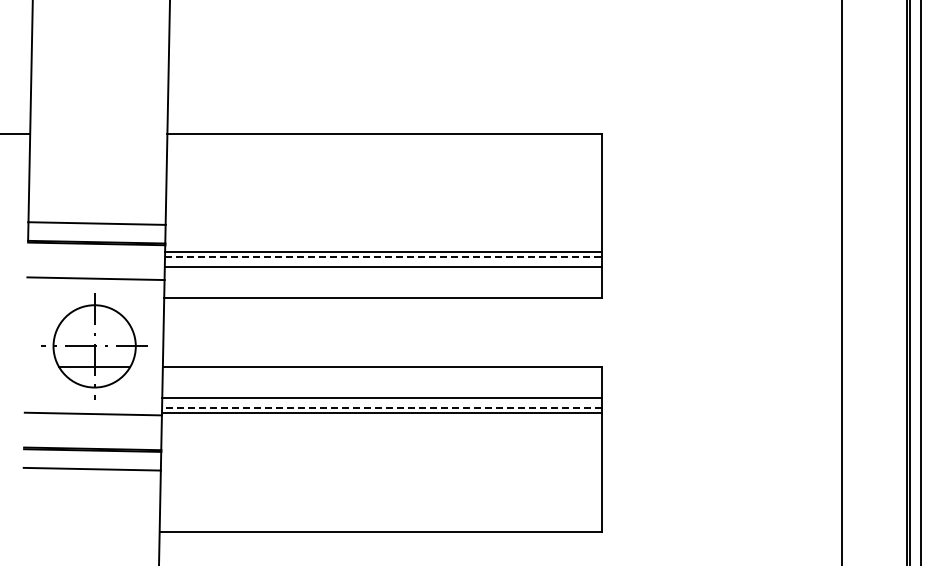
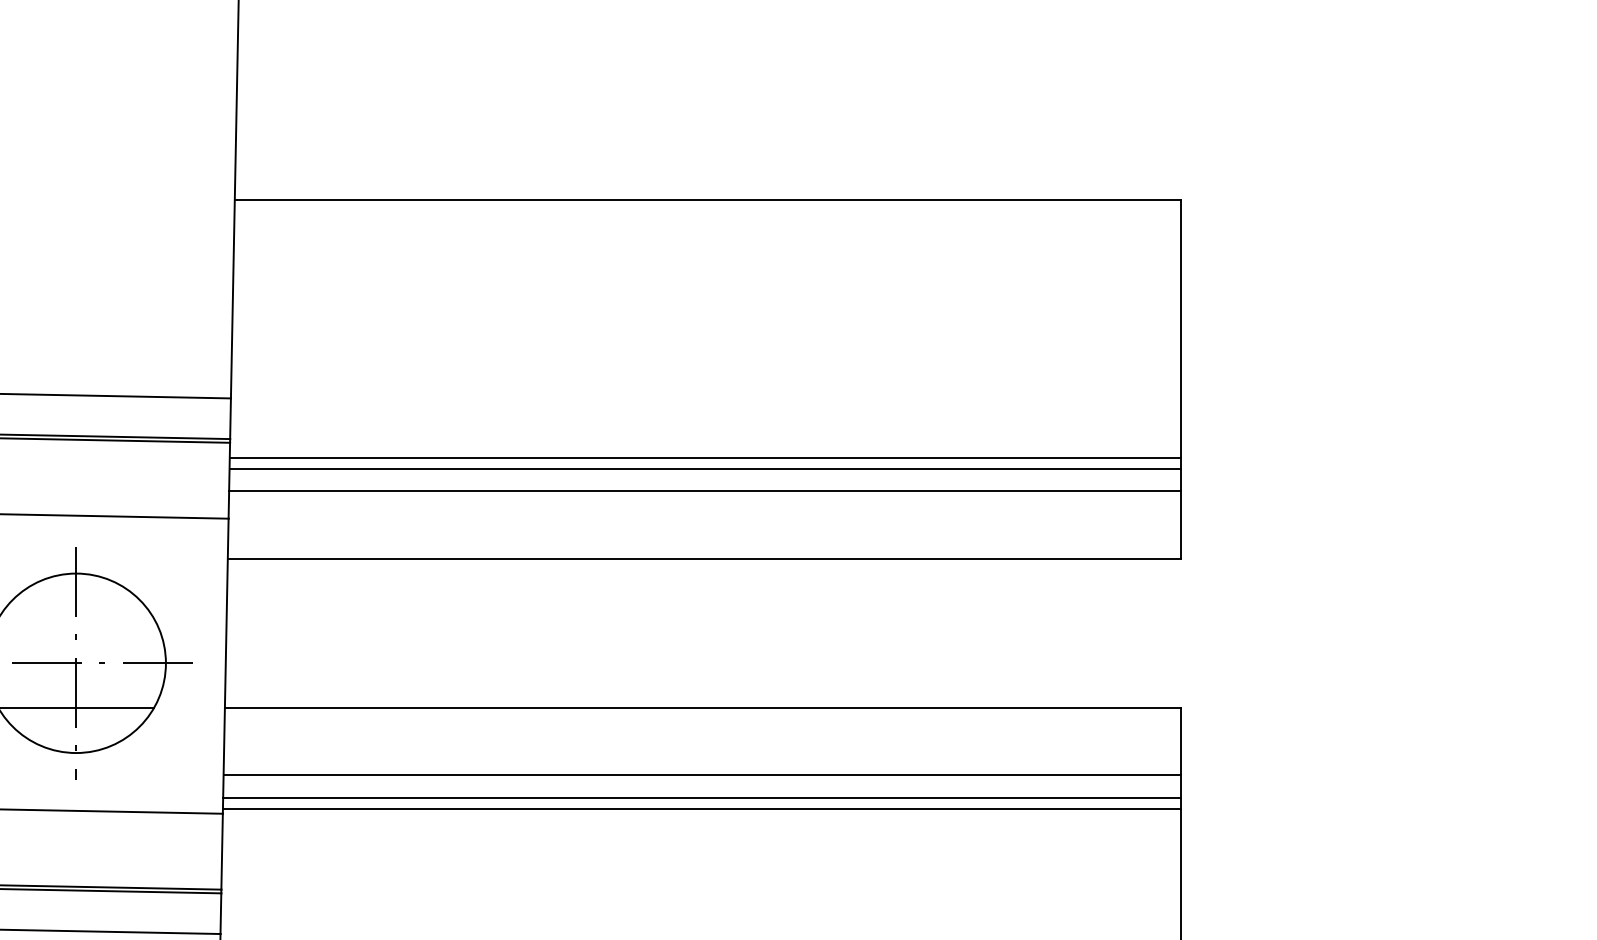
line: (383, 257) -> (705, 469), dashed -> solid
line: (381, 408) -> (701, 798), dashed -> solid

